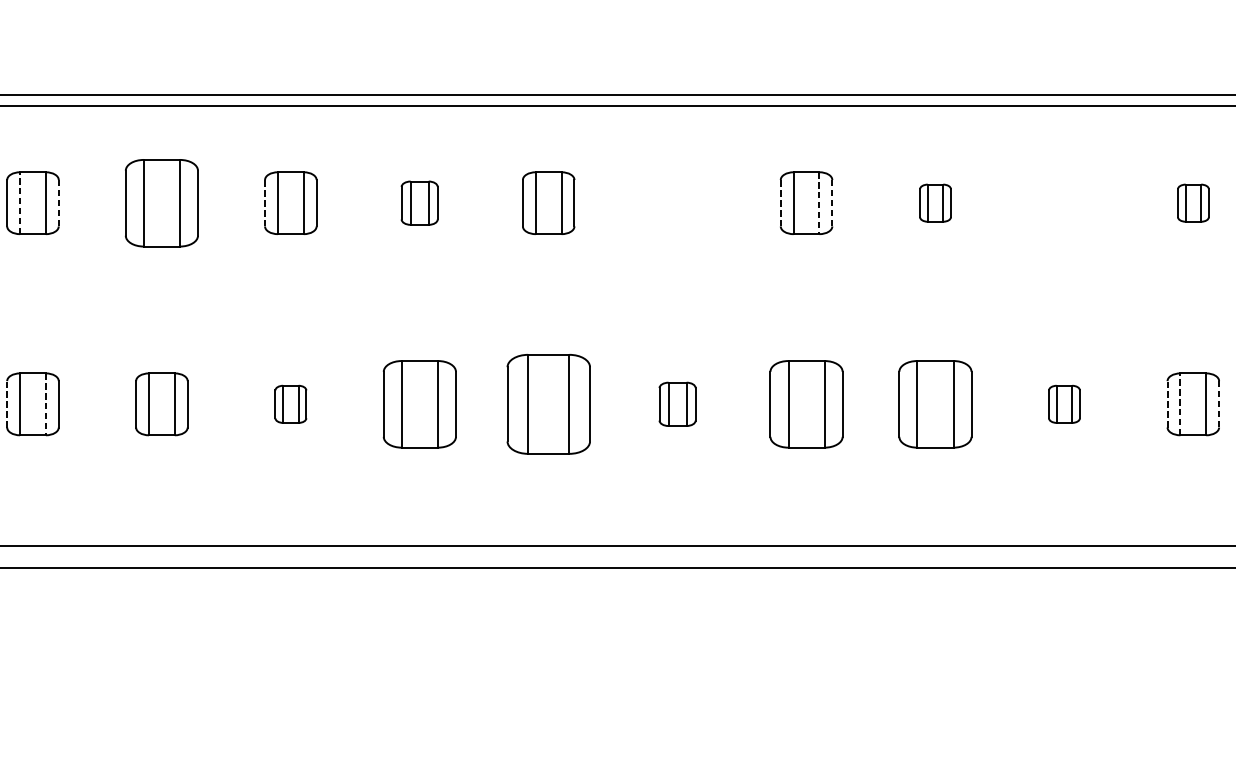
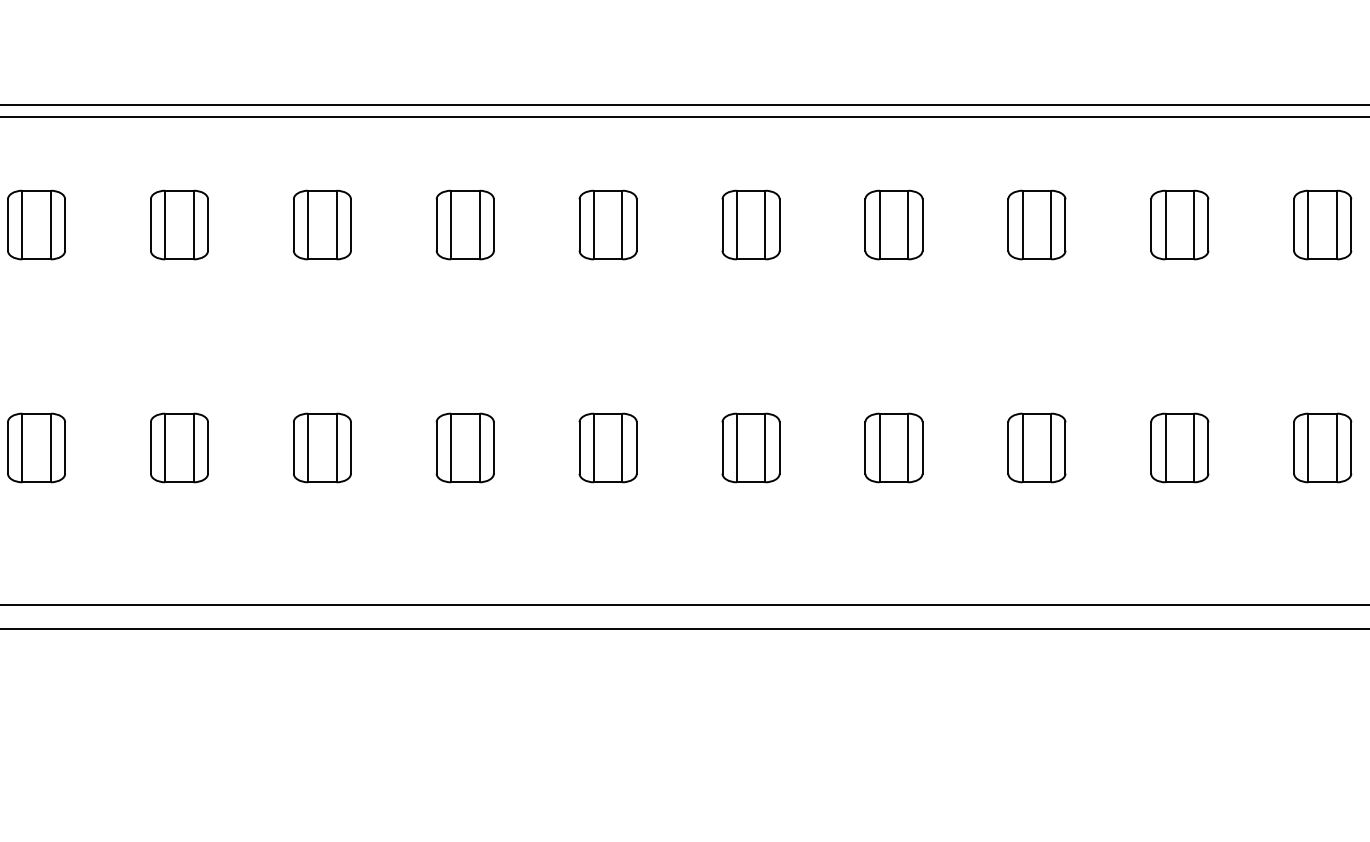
line: (20, 202) -> (22, 224), dashed -> solid
part: (161, 202) -> (179, 224), size x0.71
part: (419, 202) -> (464, 224), size x1.43
part: (677, 202) -> (750, 224), added
part: (935, 202) -> (1036, 224), size x1.67
part: (1064, 202) -> (1179, 224), added
part: (1193, 202) -> (1322, 224), size x1.67
line: (59, 203) -> (65, 225), dashed -> solid
line: (264, 203) -> (293, 225), dashed -> solid
line: (780, 203) -> (865, 225), dashed -> solid
line: (819, 203) -> (908, 225), dashed -> solid
line: (832, 203) -> (922, 225), dashed -> solid
line: (6, 403) -> (7, 447), dashed -> solid
part: (290, 403) -> (322, 447), size x1.67
part: (419, 403) -> (464, 447), size x0.71
part: (548, 403) -> (607, 447), size x0.62
part: (677, 403) -> (750, 447), size x1.43
part: (806, 403) -> (893, 447), size x0.71
part: (935, 403) -> (1036, 447), size x0.71
part: (1064, 403) -> (1179, 447), size x1.67
line: (1167, 403) -> (1294, 447), dashed -> solid
line: (1180, 403) -> (1308, 447), dashed -> solid
line: (1219, 403) -> (1351, 447), dashed -> solid
line: (45, 404) -> (50, 448), dashed -> solid

